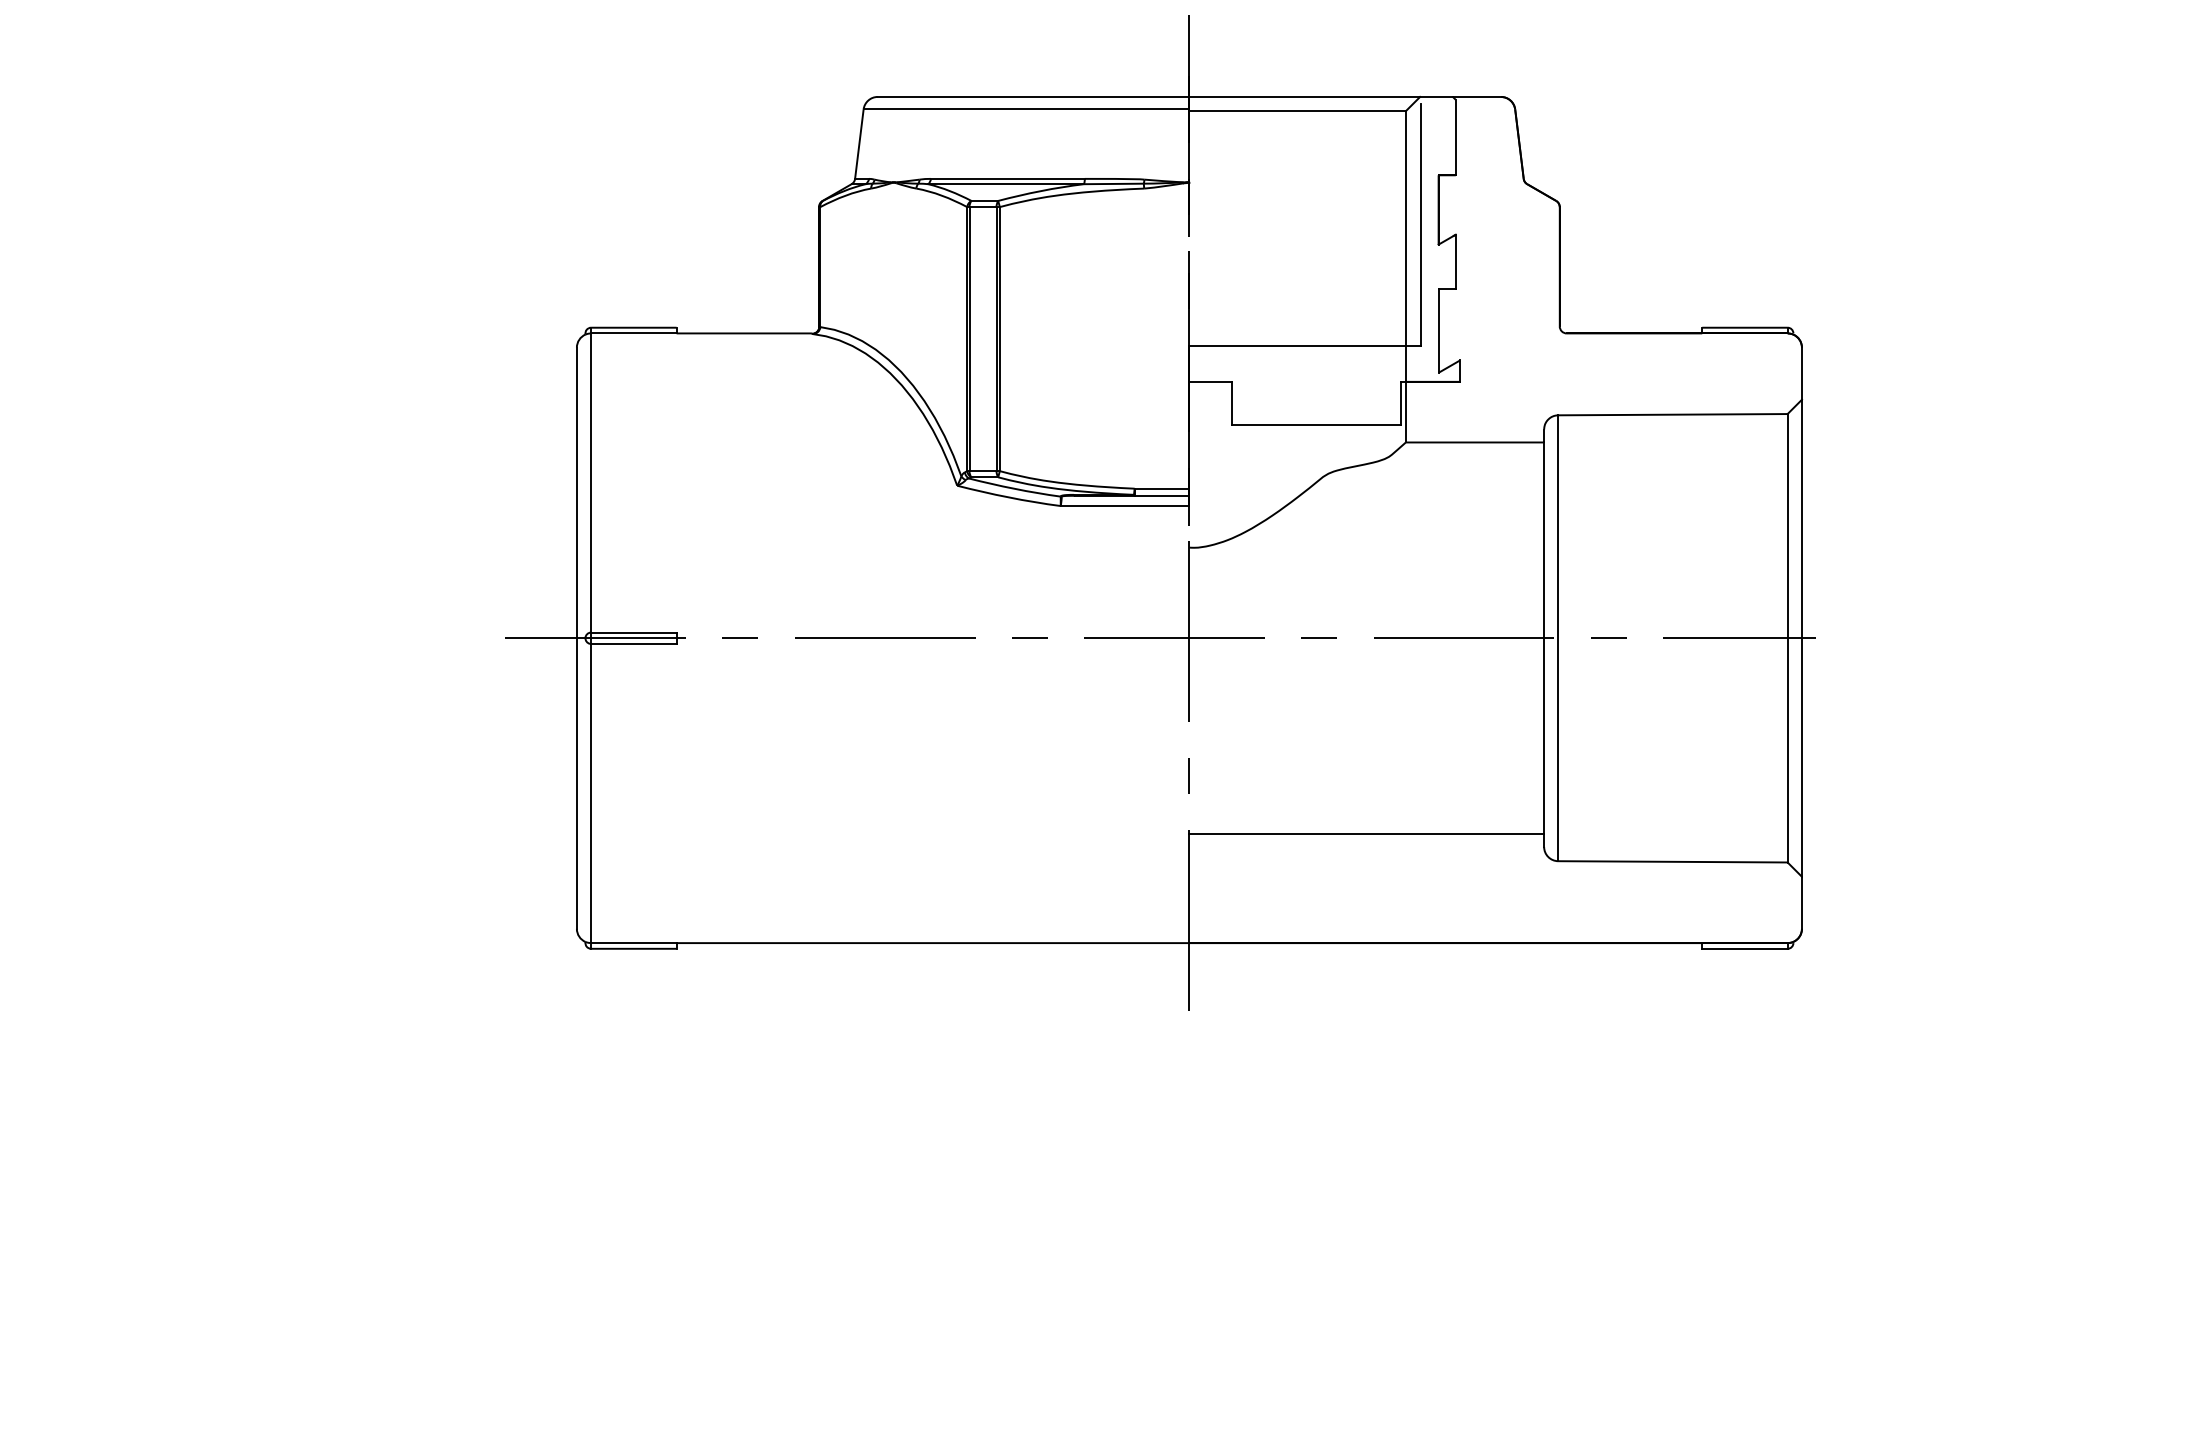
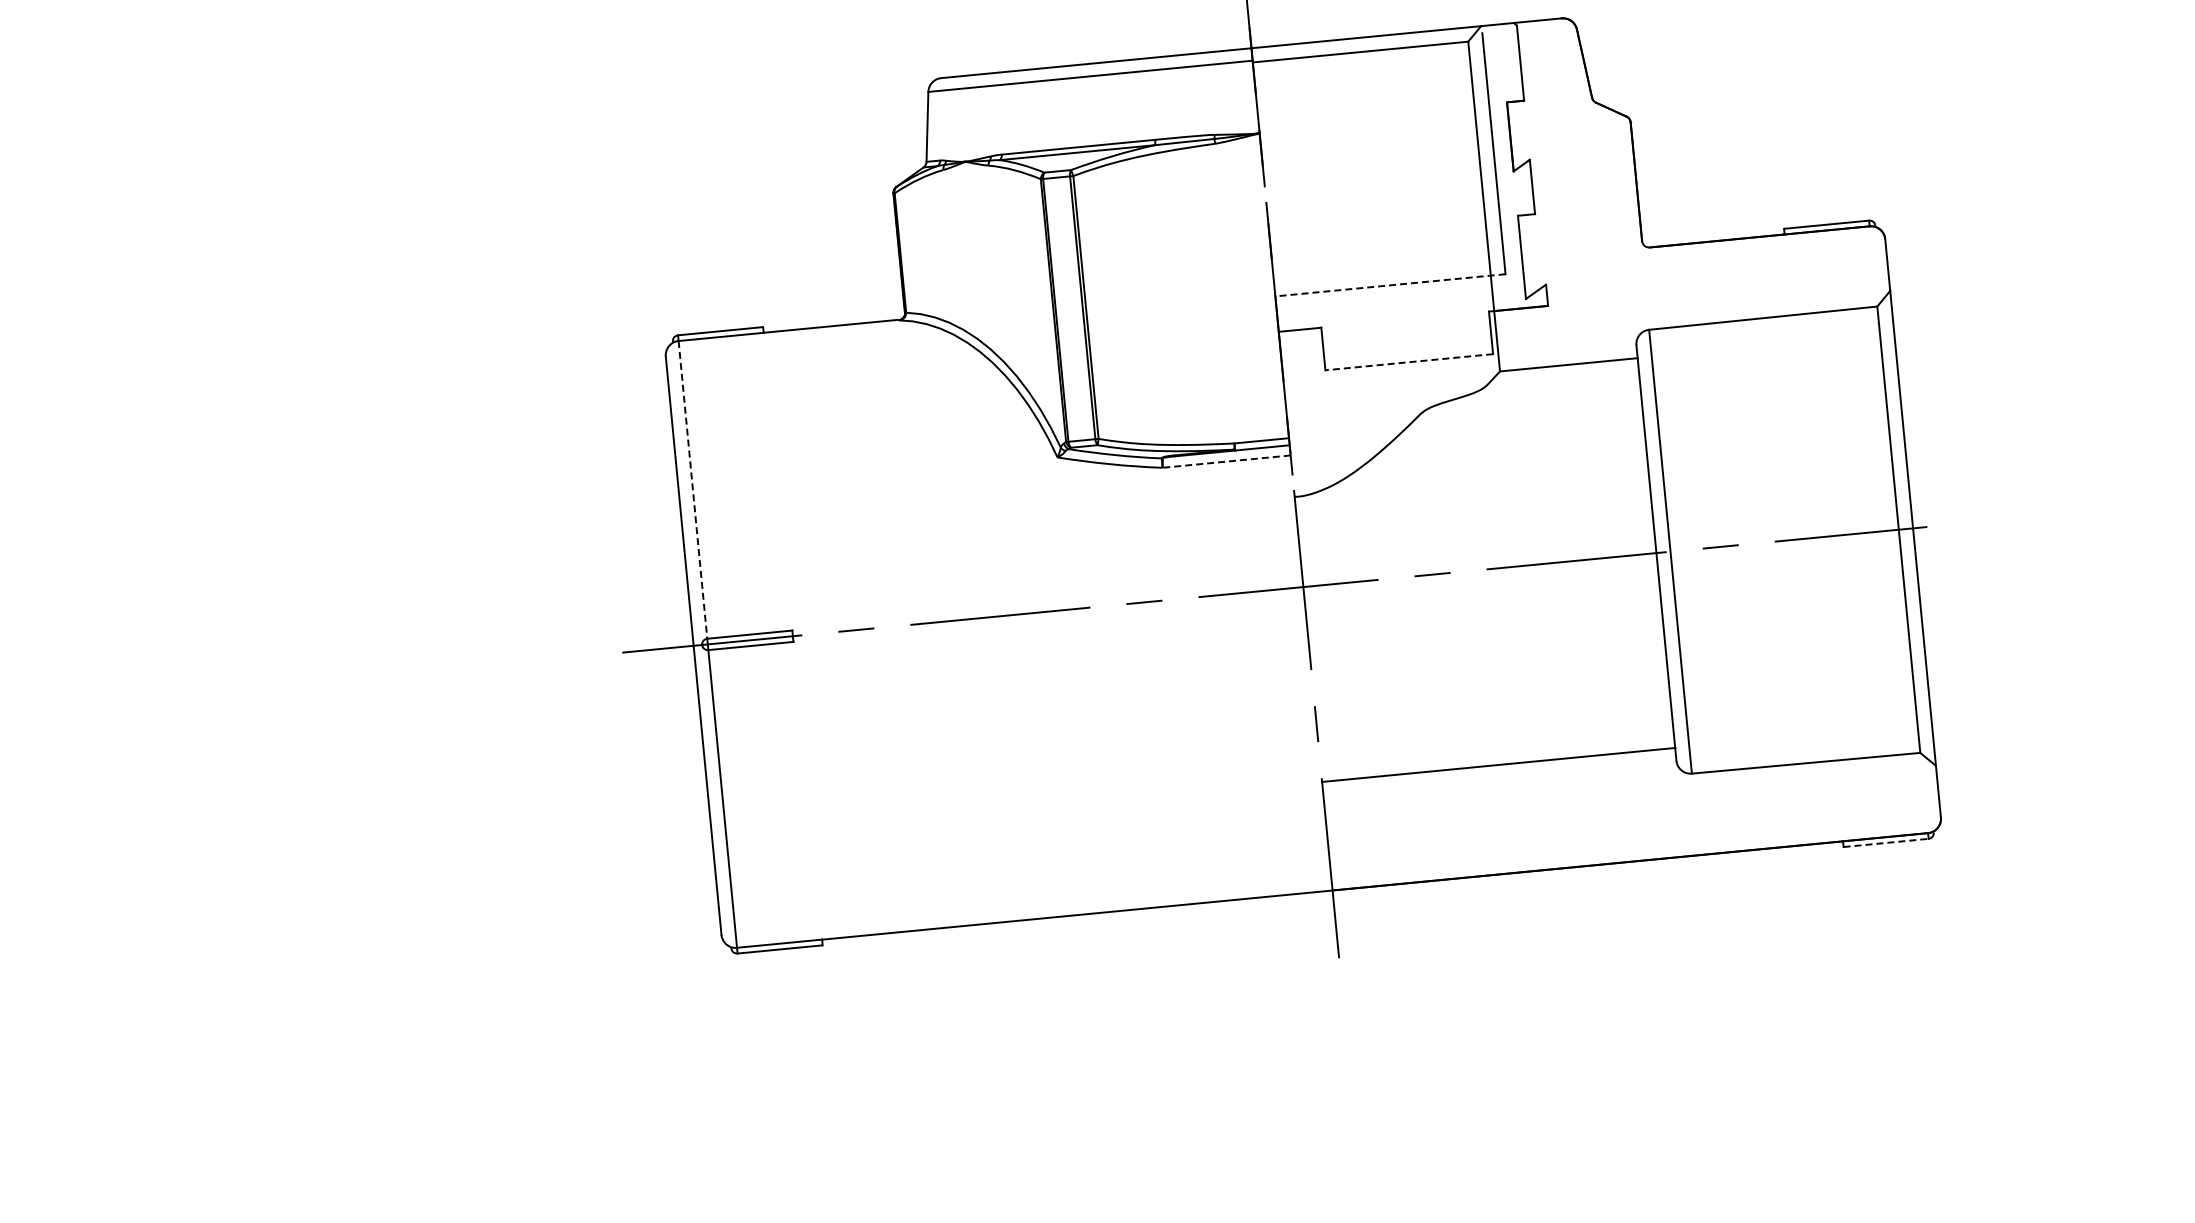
line: (1305, 346) -> (1390, 285), solid -> dashed
line: (1315, 424) -> (1408, 362), solid -> dashed
line: (591, 483) -> (693, 490), solid -> dashed
line: (1124, 506) -> (1226, 462), solid -> dashed
line: (1744, 948) -> (1885, 842), solid -> dashed

